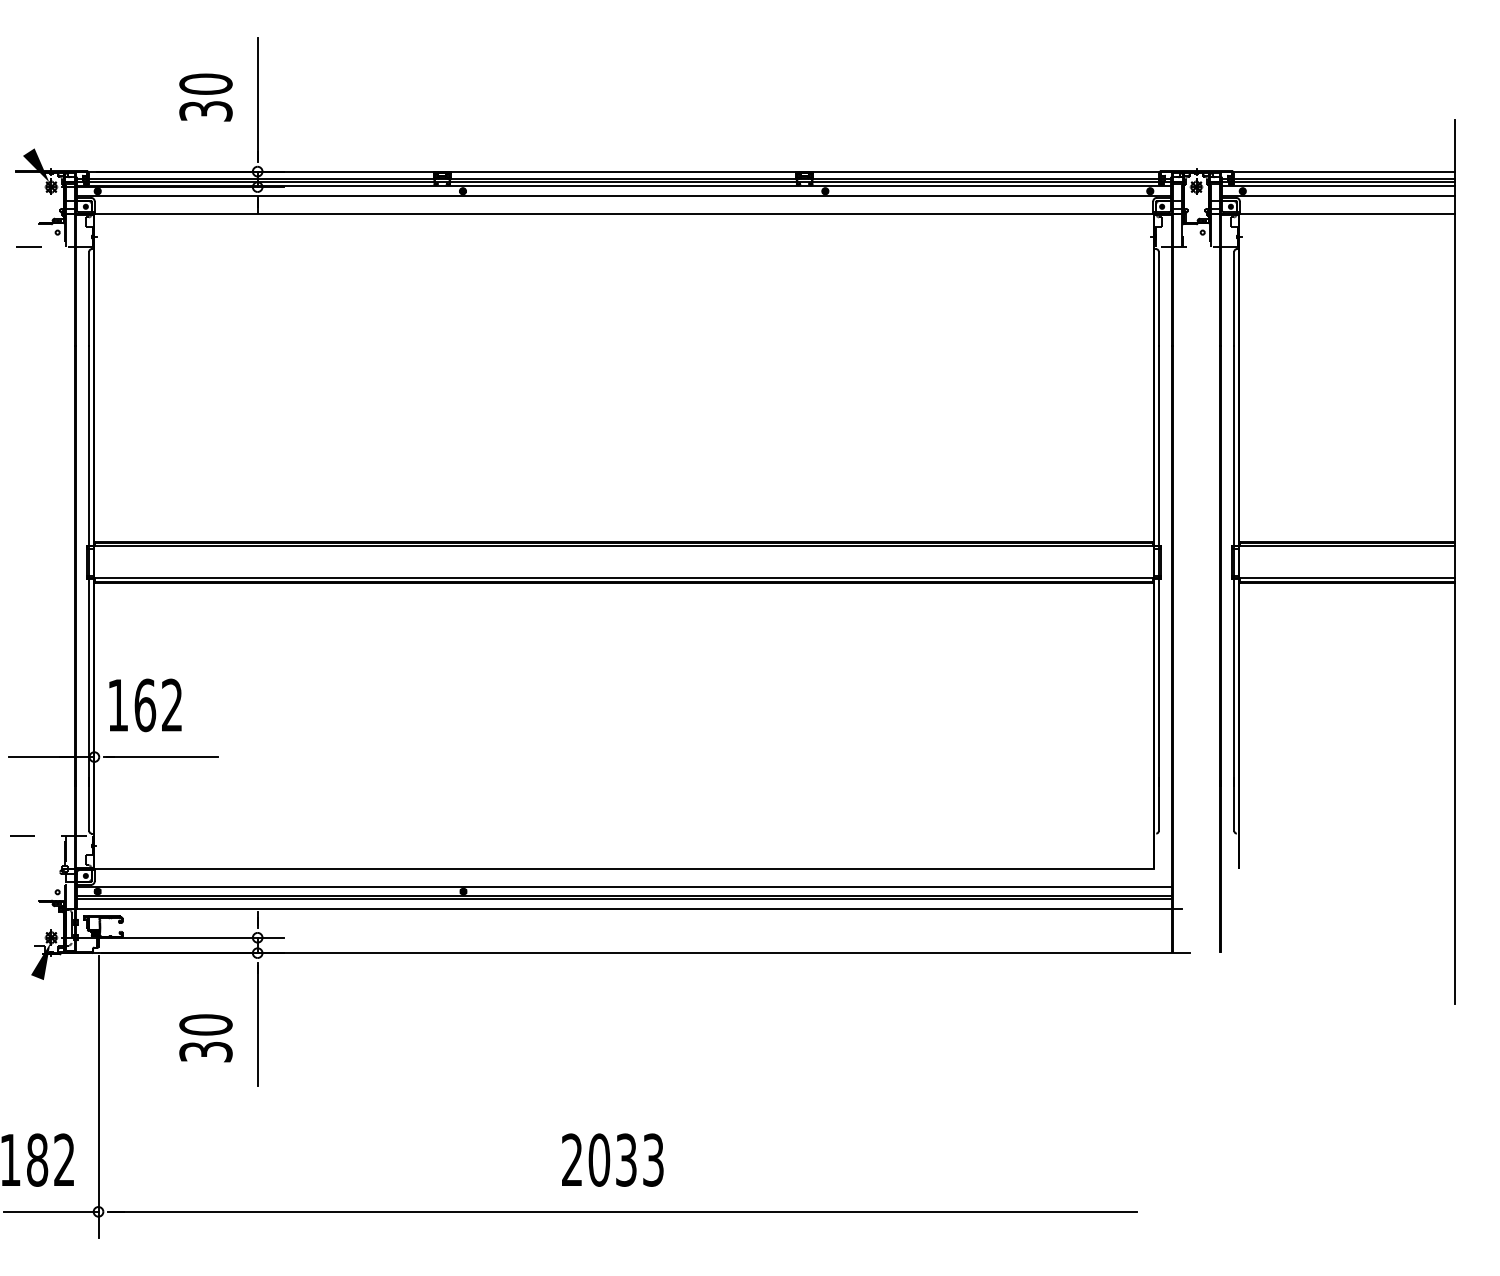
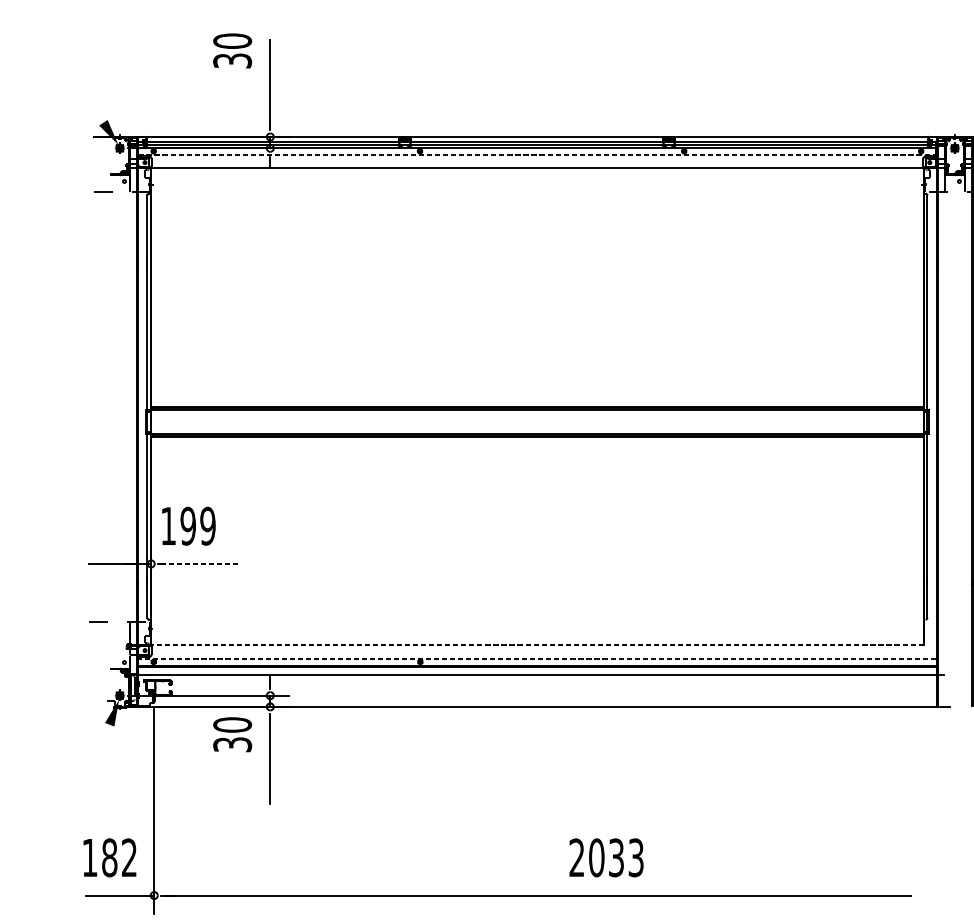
text: (205, 97) -> (232, 50), moved
line: (624, 195) -> (537, 154), solid -> dashed
text: (158, 705) -> (197, 526), 162 -> 199
line: (163, 757) -> (201, 564), solid -> dashed
line: (624, 868) -> (537, 645), solid -> dashed
line: (623, 886) -> (537, 658), solid -> dashed
text: (205, 1038) -> (232, 734), moved
text: (612, 1159) -> (606, 857), moved

